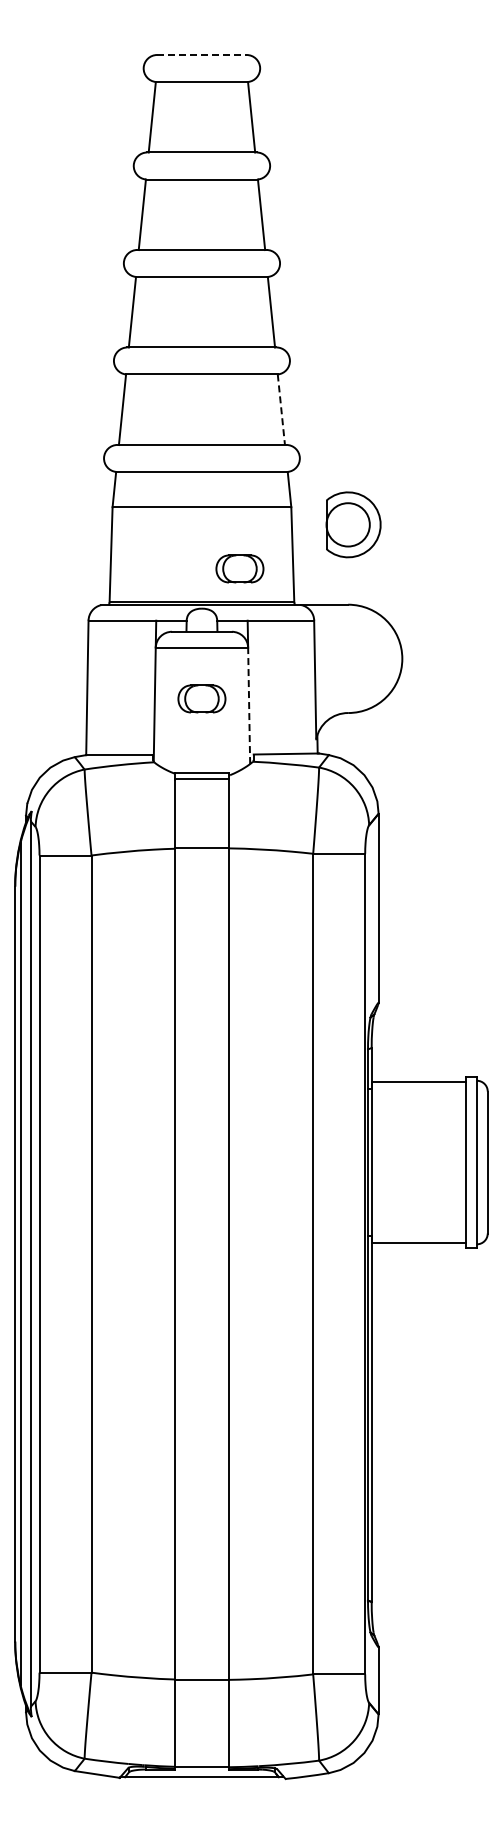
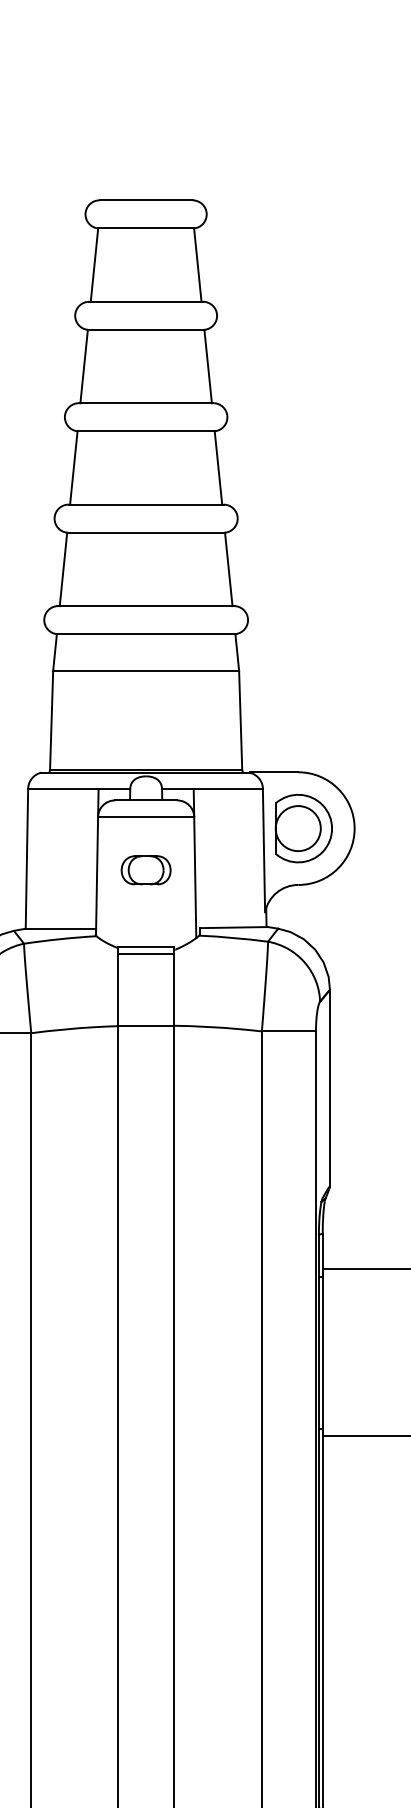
line: (201, 55) -> (145, 200), dashed -> solid
line: (281, 410) -> (228, 570), dashed -> solid
part: (353, 524) -> (303, 828), moved
part: (239, 568) -> (185, 734), removed
line: (249, 705) -> (195, 877), dashed -> solid

